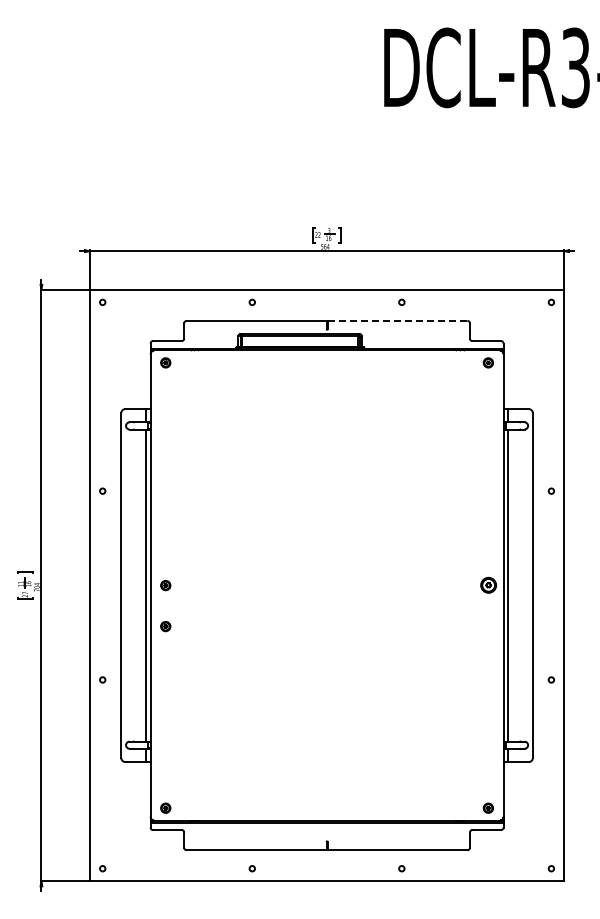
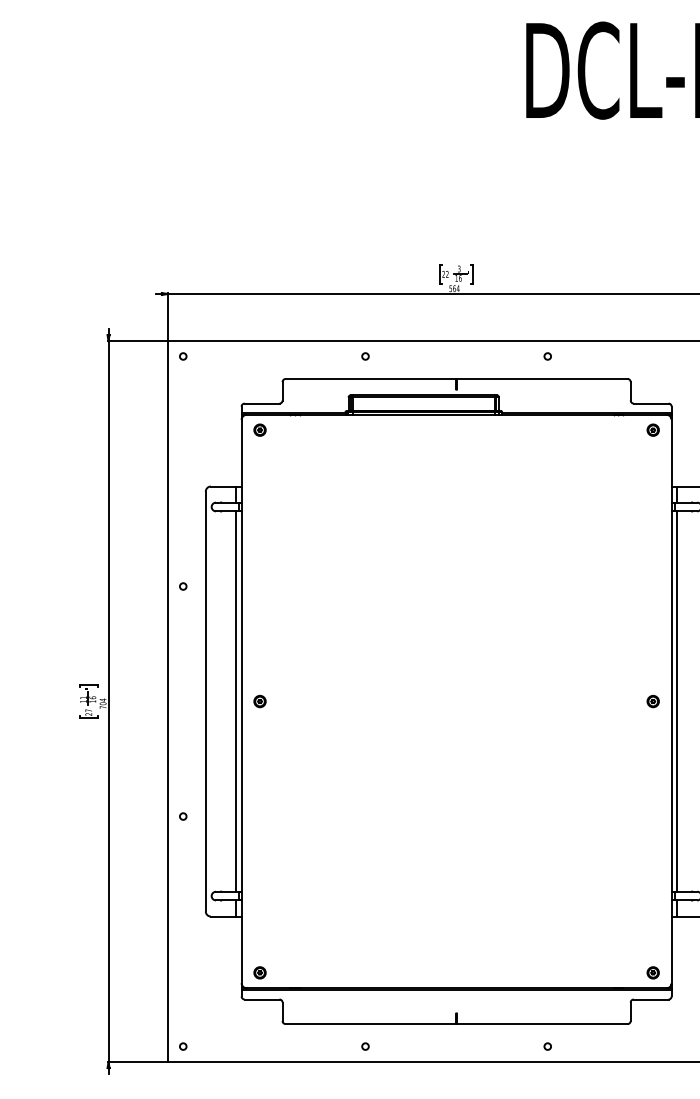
line: (397, 320) -> (542, 378), dashed -> solid
part: (487, 585) -> (652, 701), size x0.62
part: (165, 626) -> (259, 751), removed

